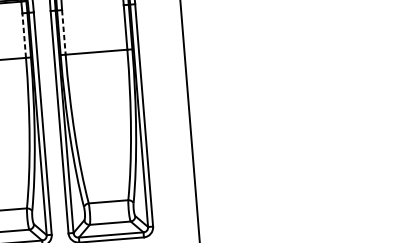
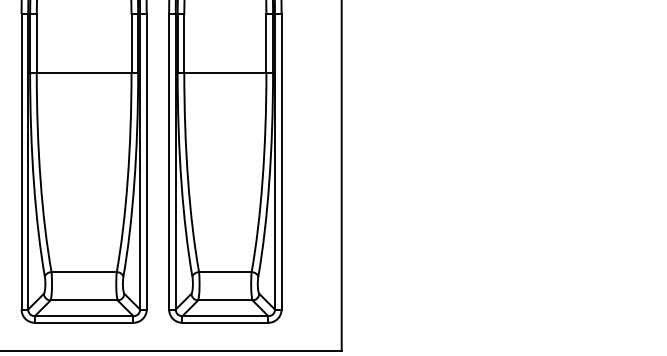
line: (64, 32) -> (184, 43), dashed -> solid
line: (24, 35) -> (131, 43), dashed -> solid

